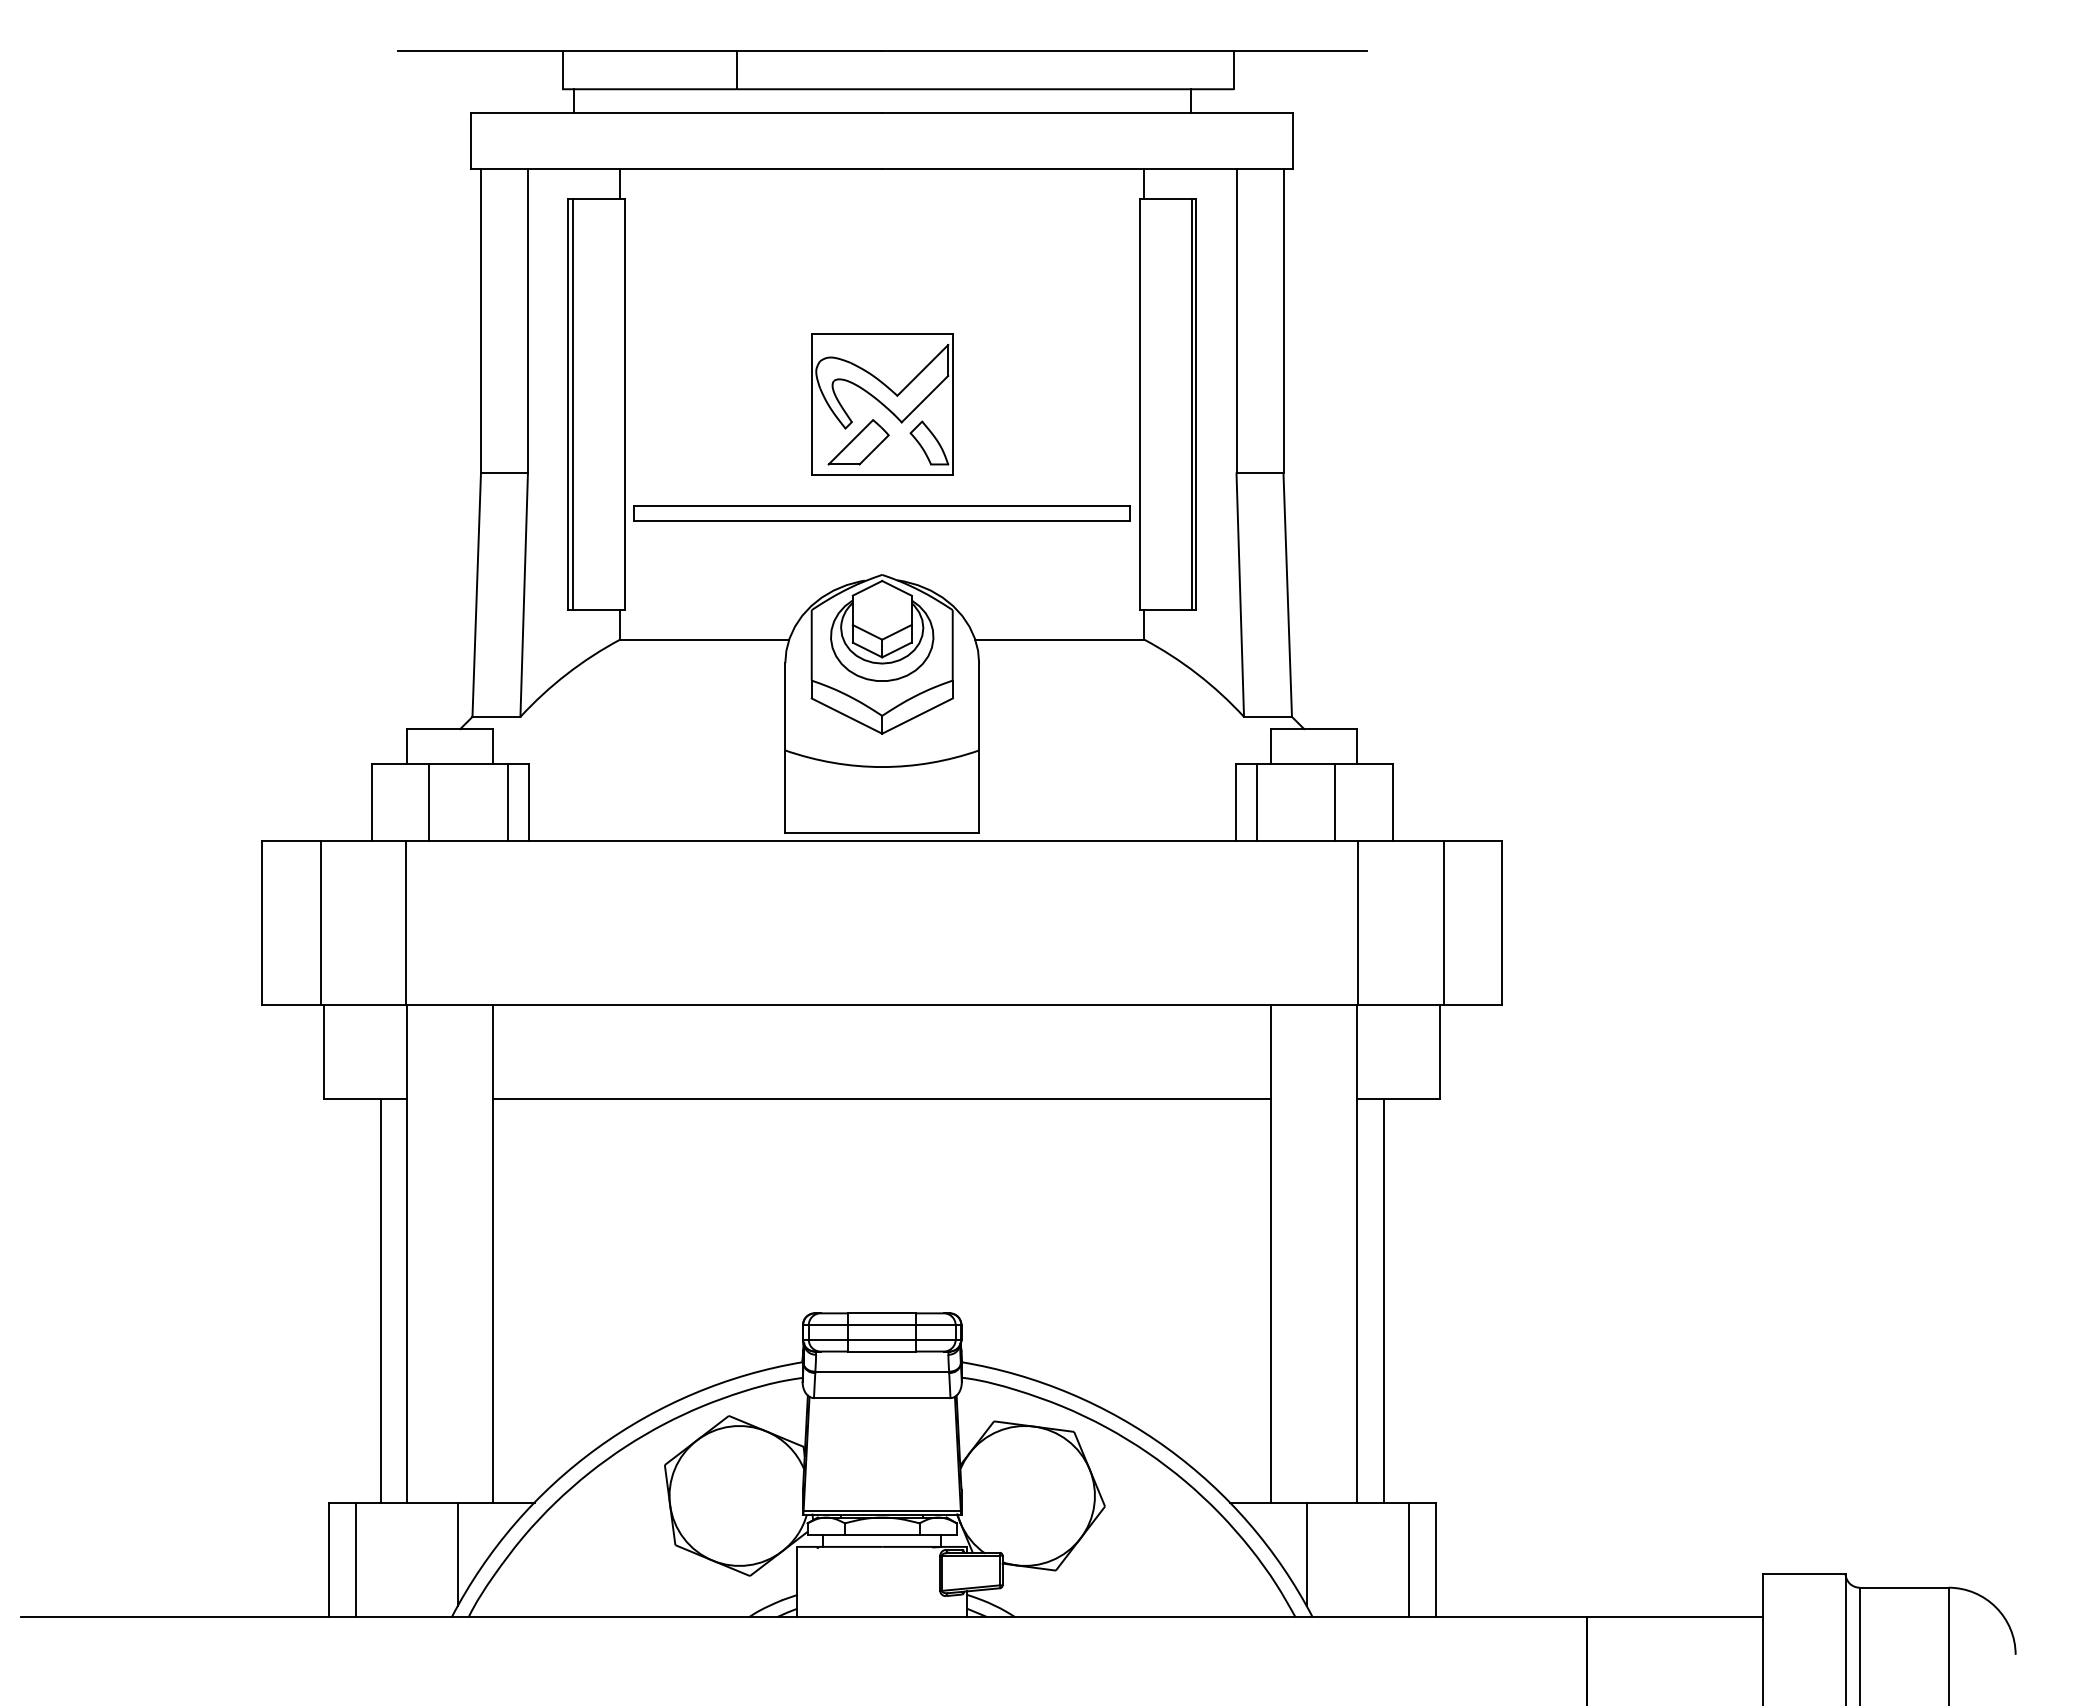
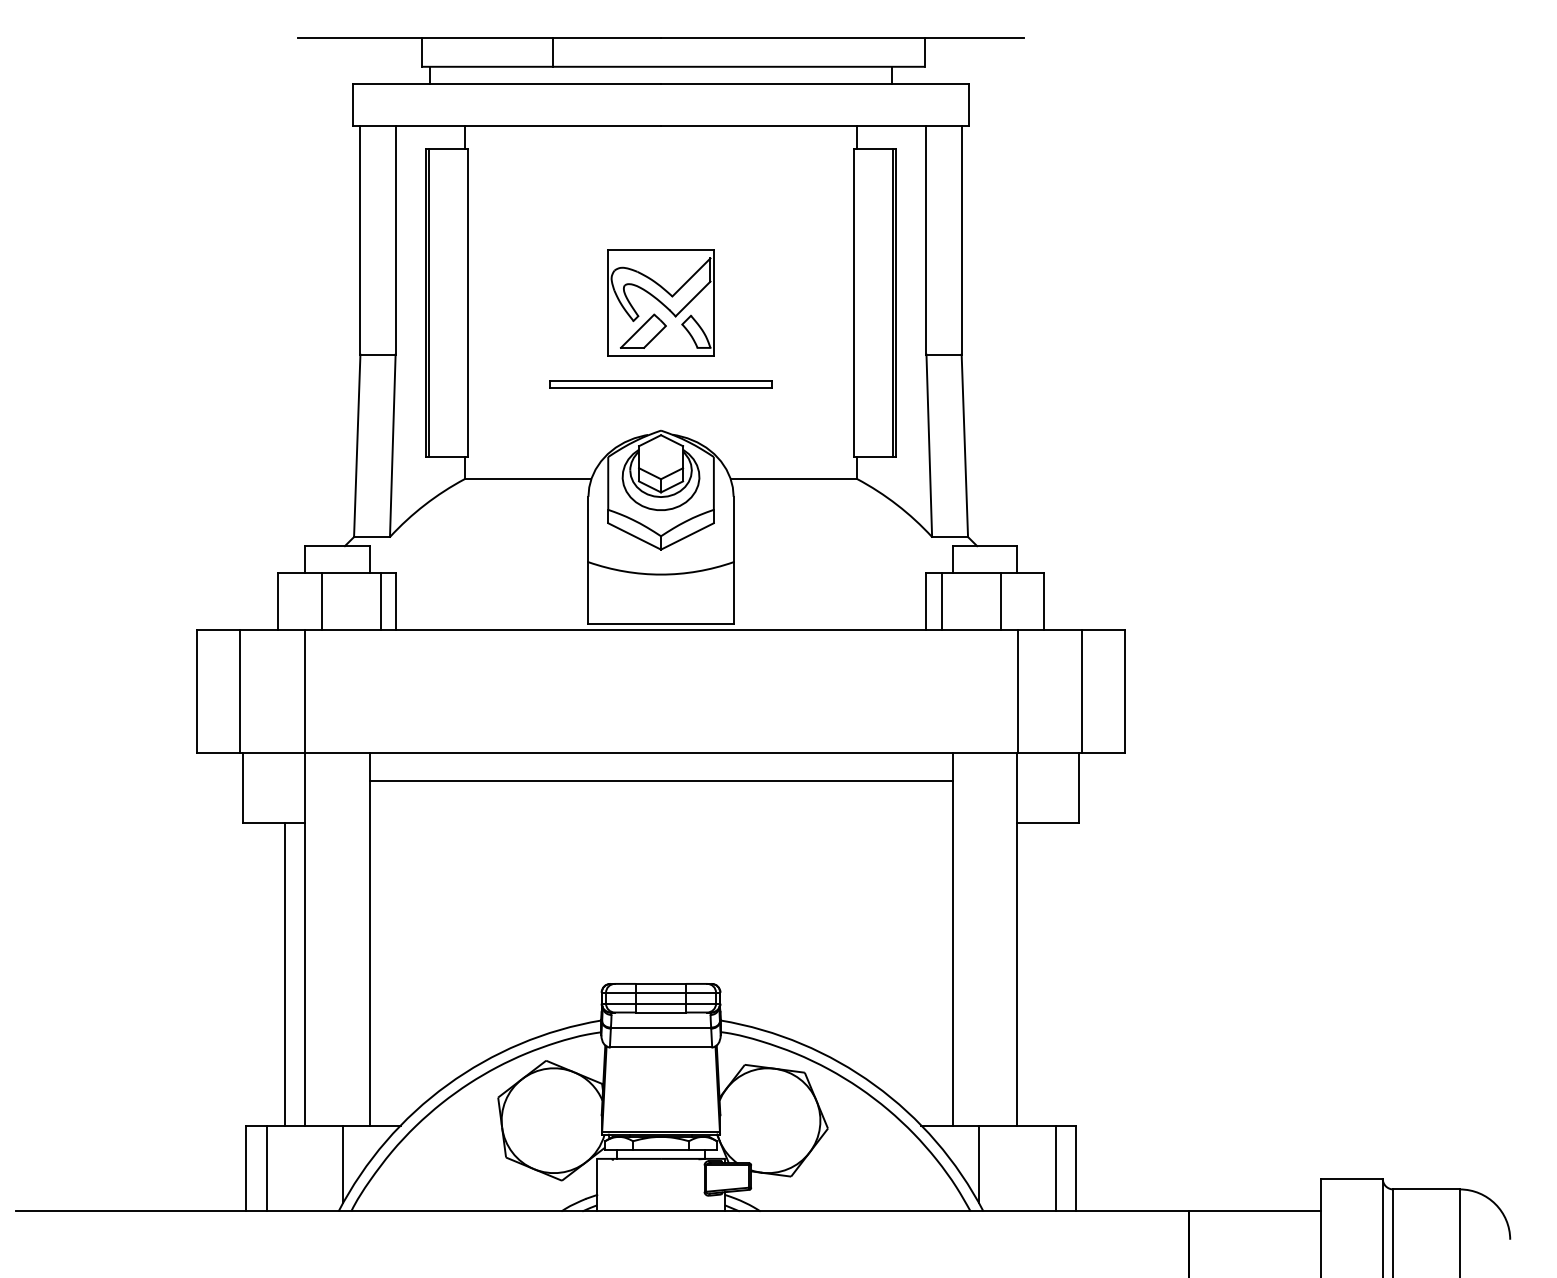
part: (881, 513) -> (660, 384), size x0.6
line: (882, 1099) -> (661, 780), moved
line: (1383, 1300) -> (1036, 974), removed

